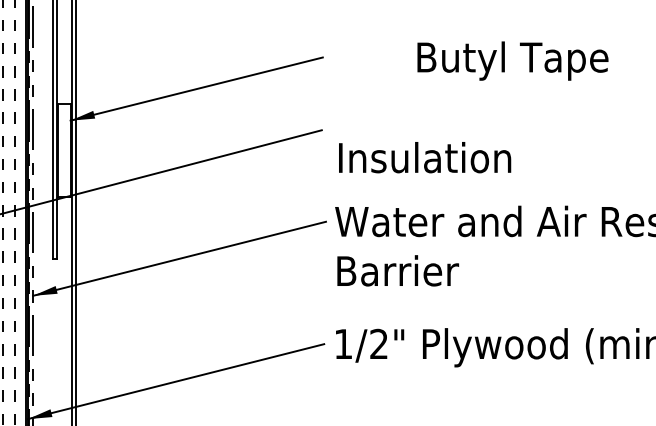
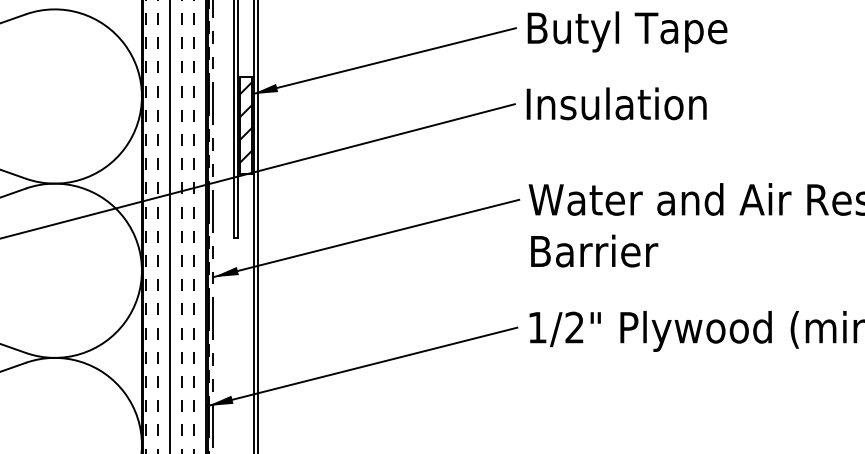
text: (512, 60) -> (627, 31), moved
hatch: (63, 152) -> (245, 127), added
text: (424, 157) -> (616, 103), moved

